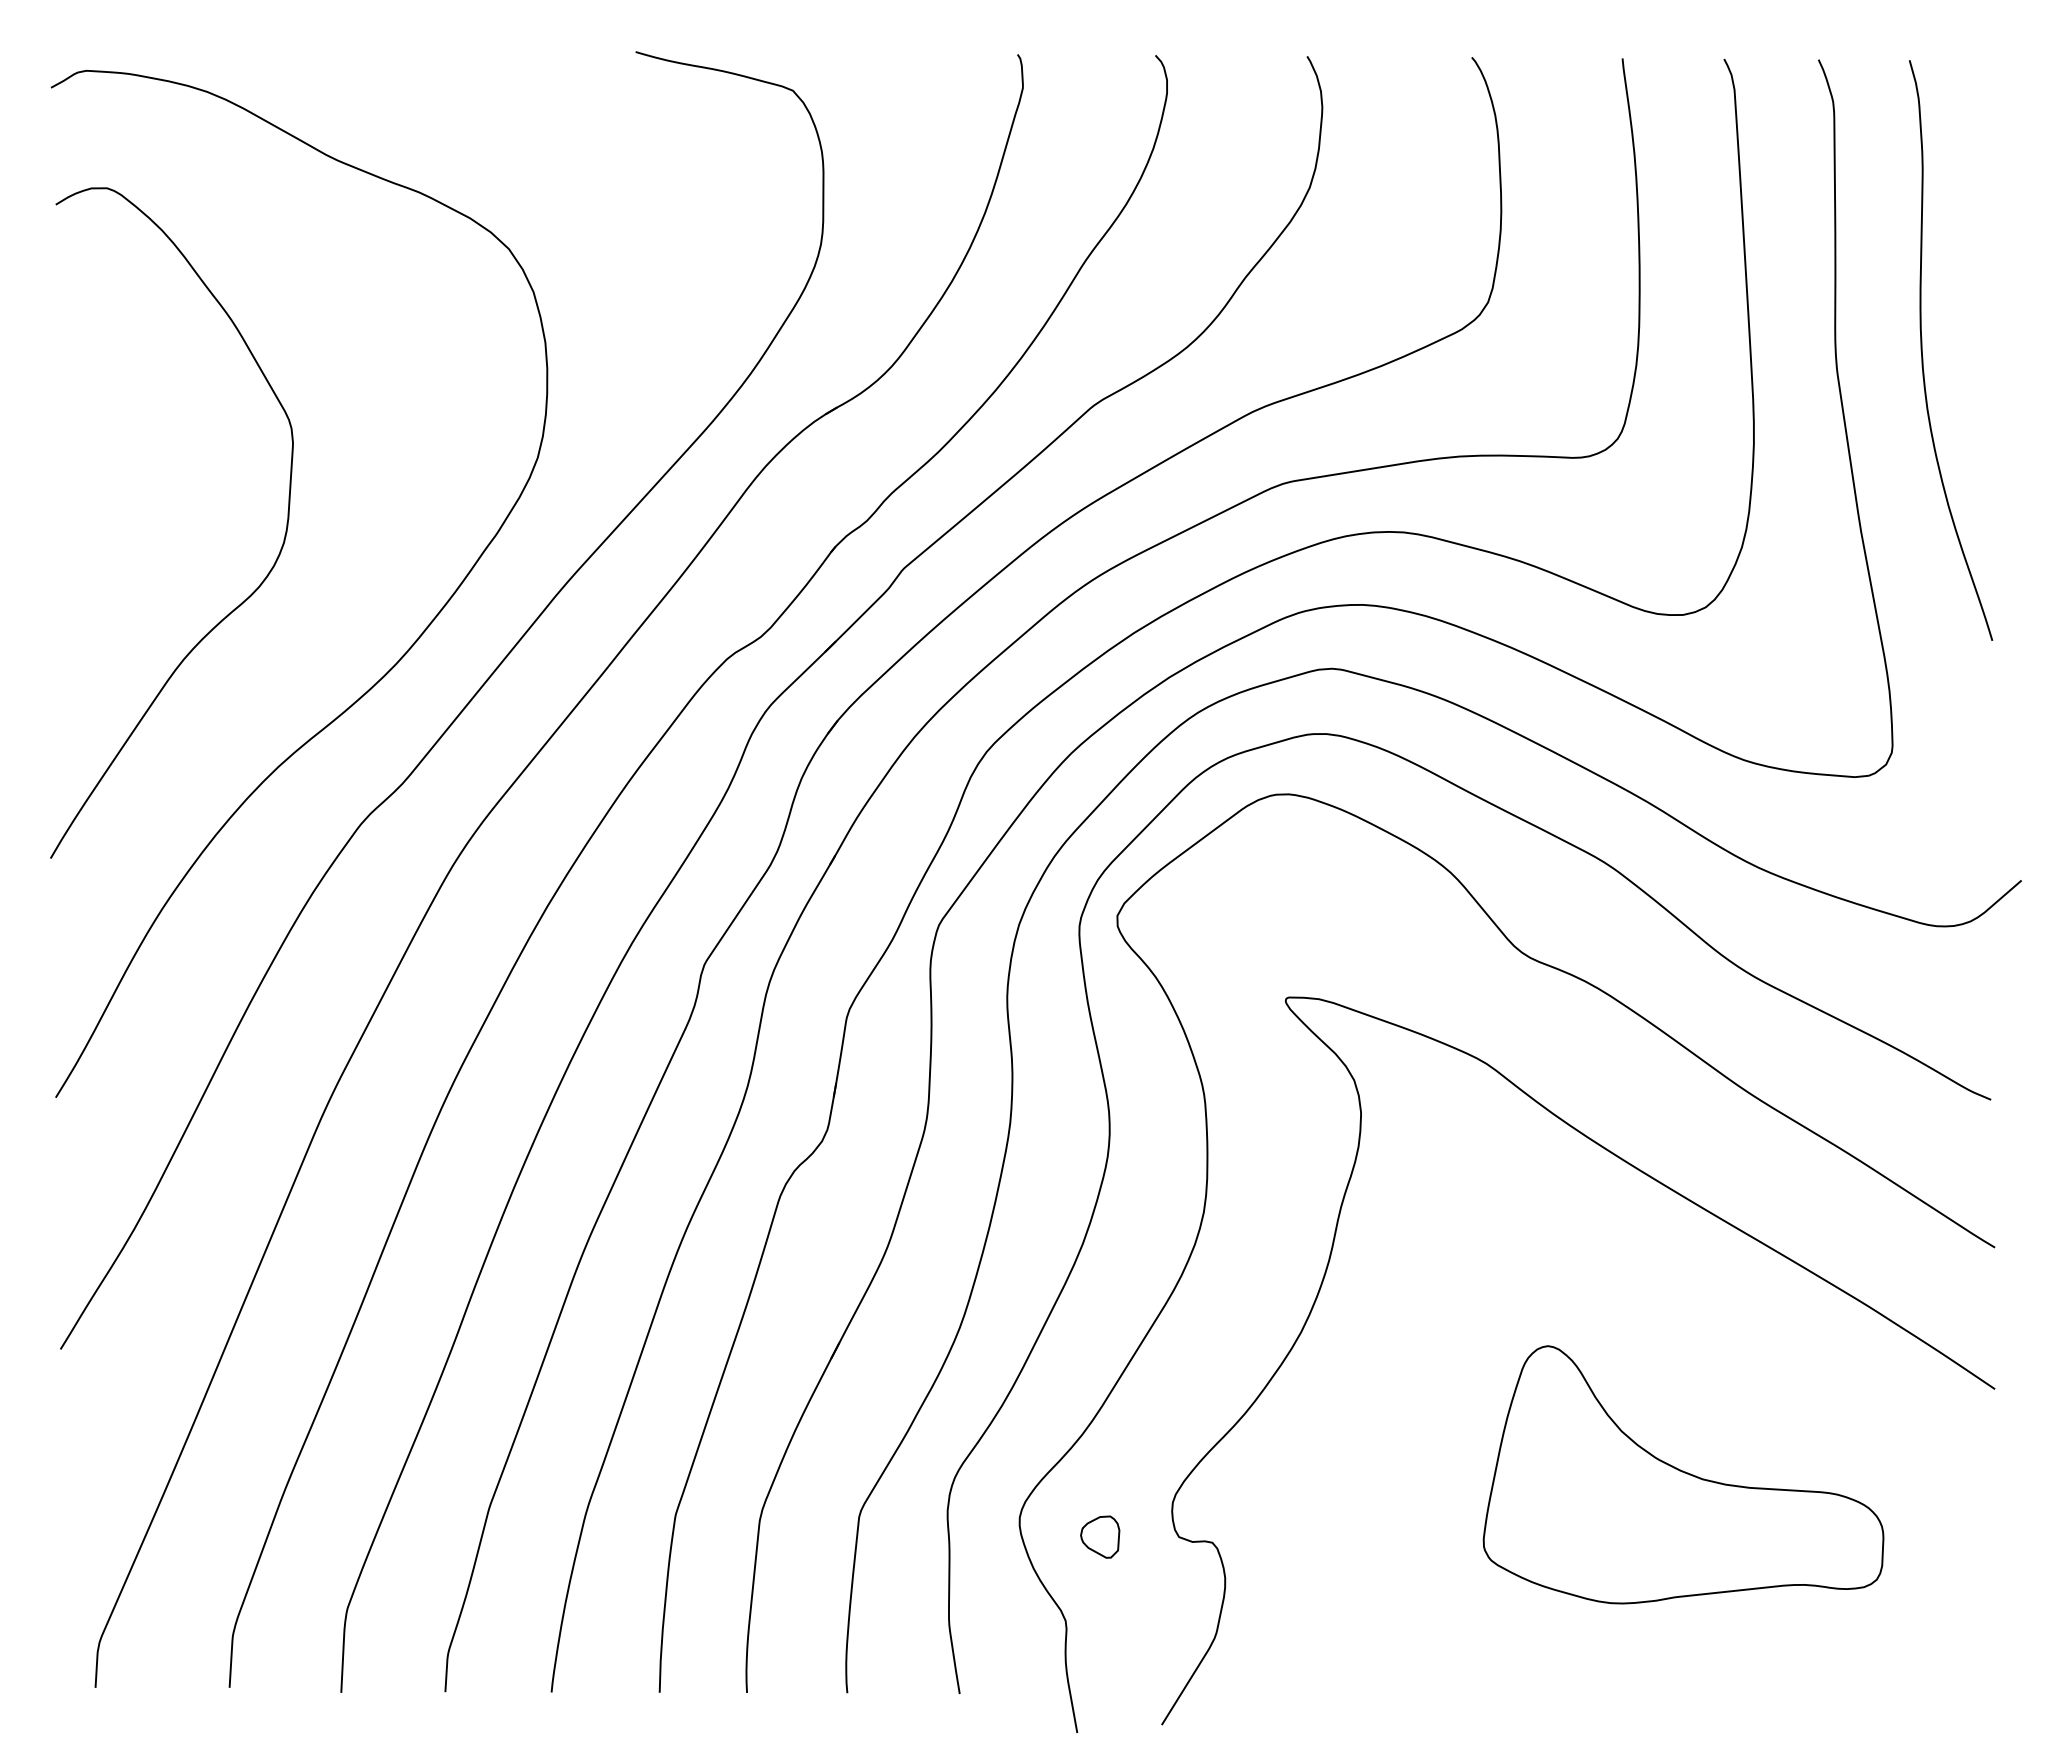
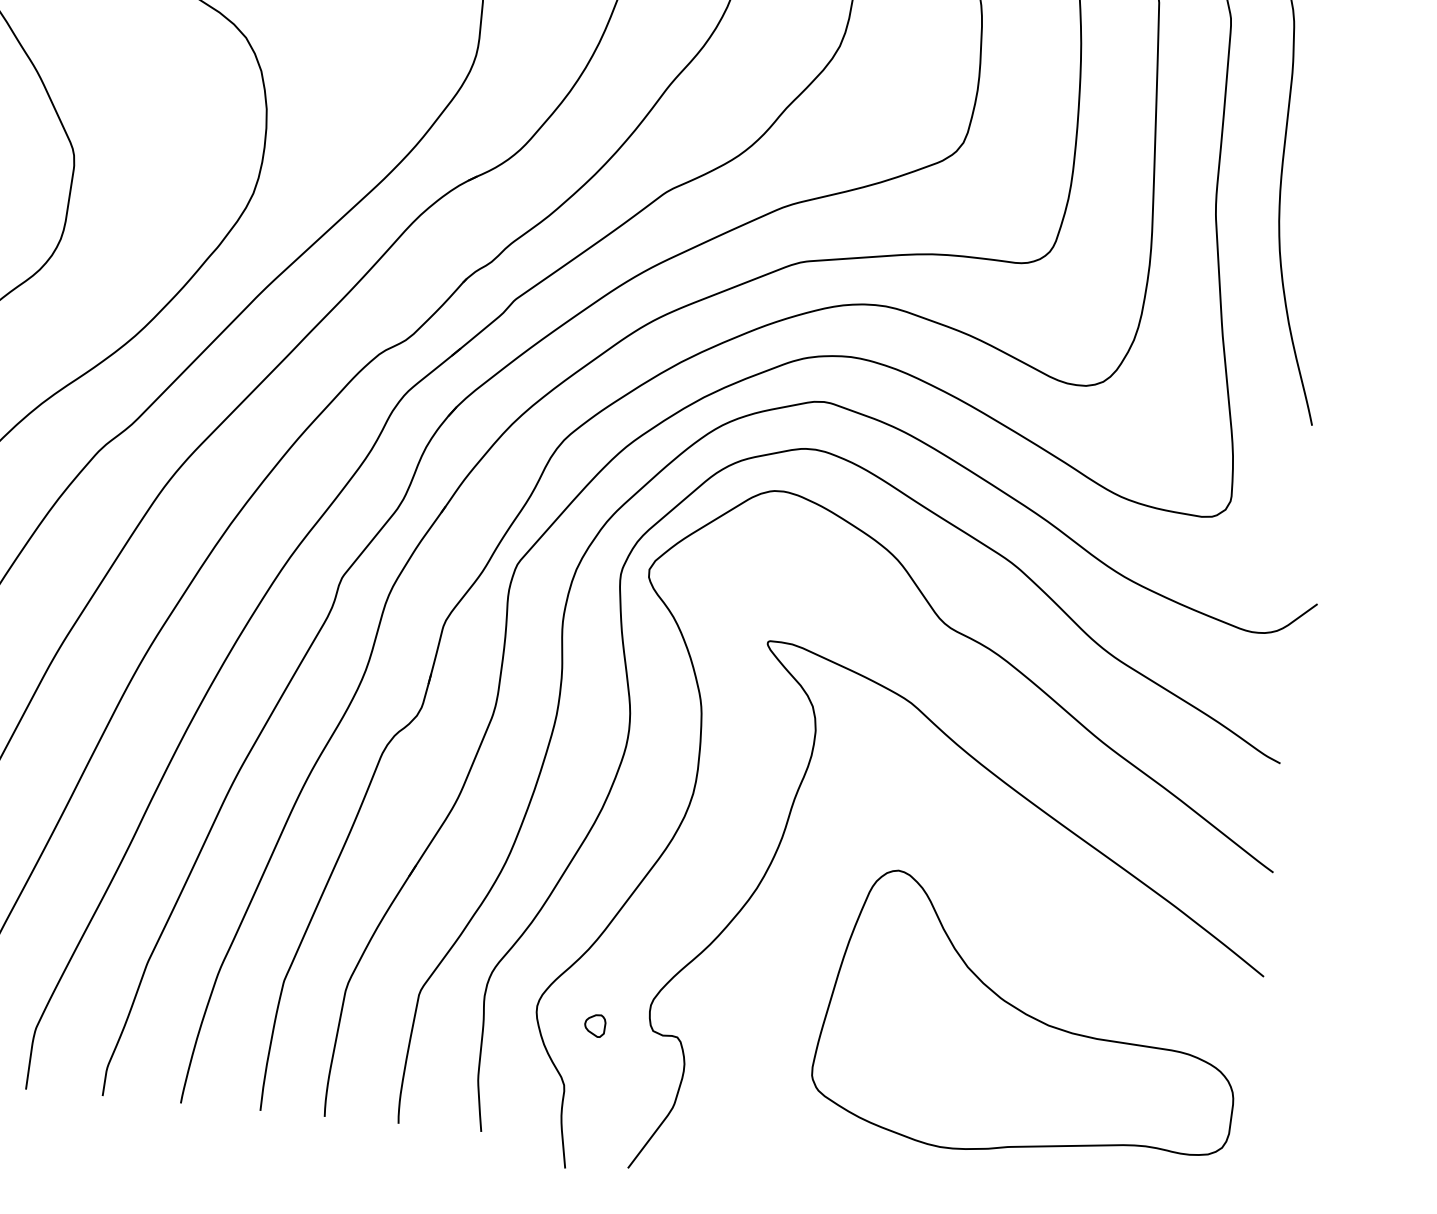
part: (1683, 1474) -> (1028, 1018), size x1.43
part: (1099, 1536) -> (594, 1025), size x0.71

